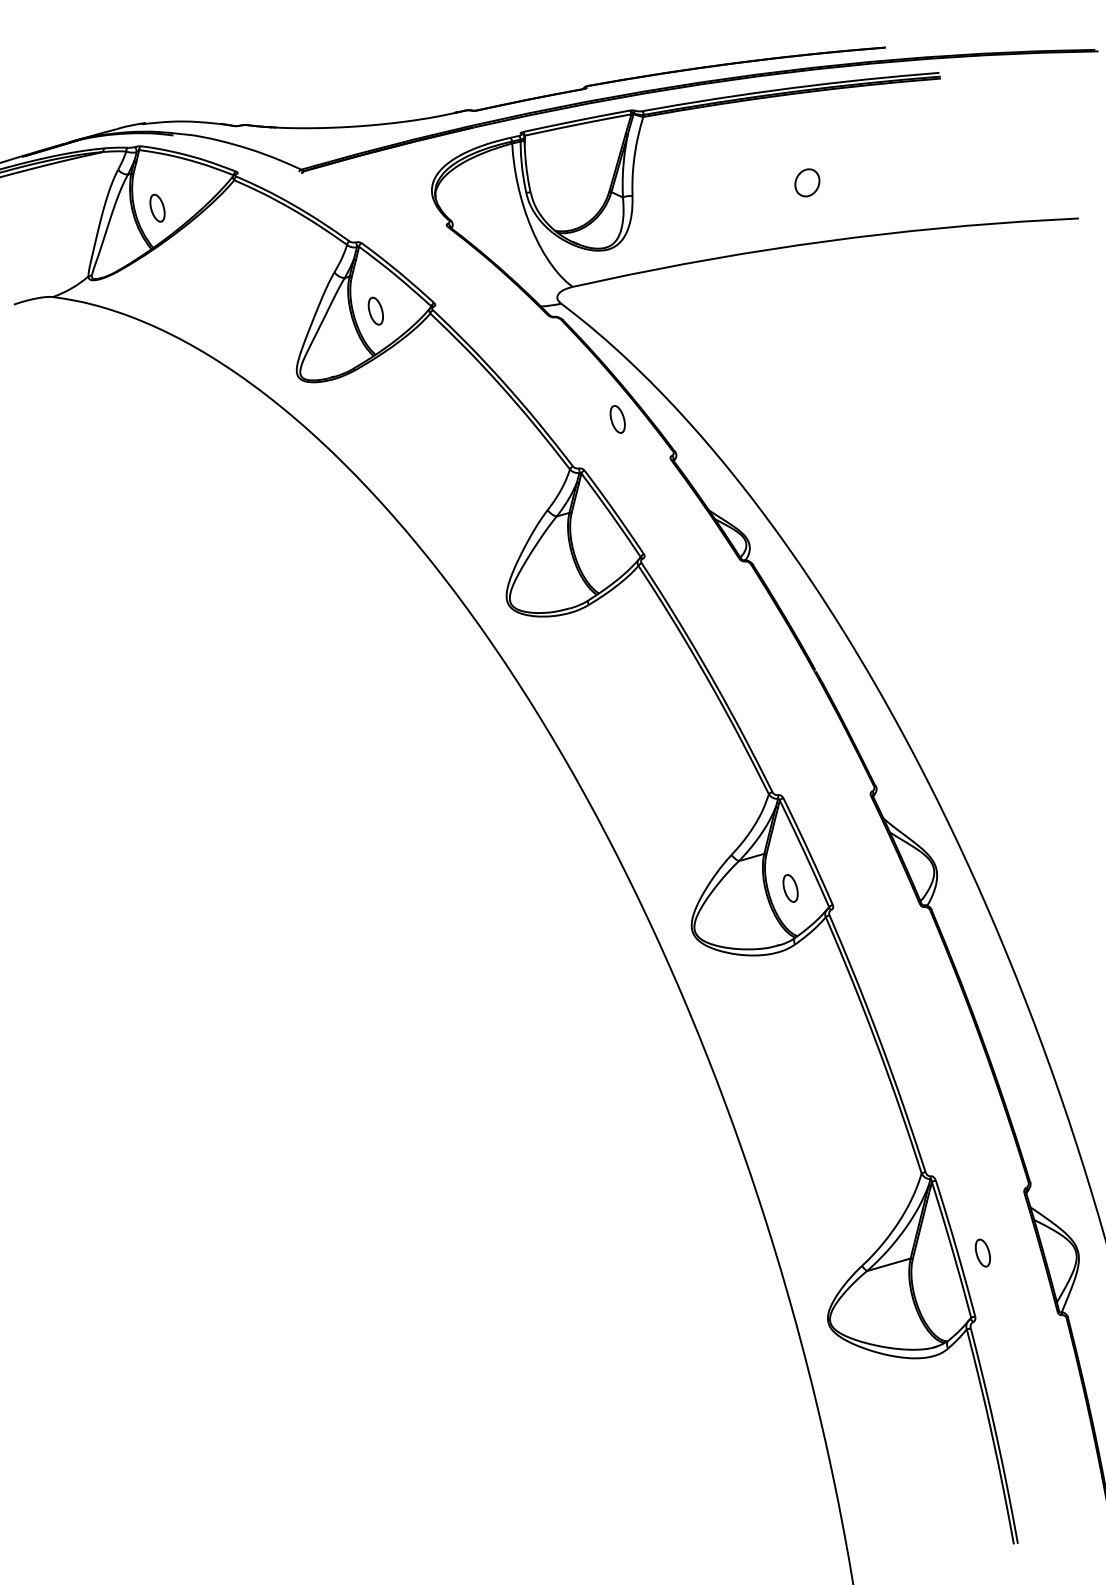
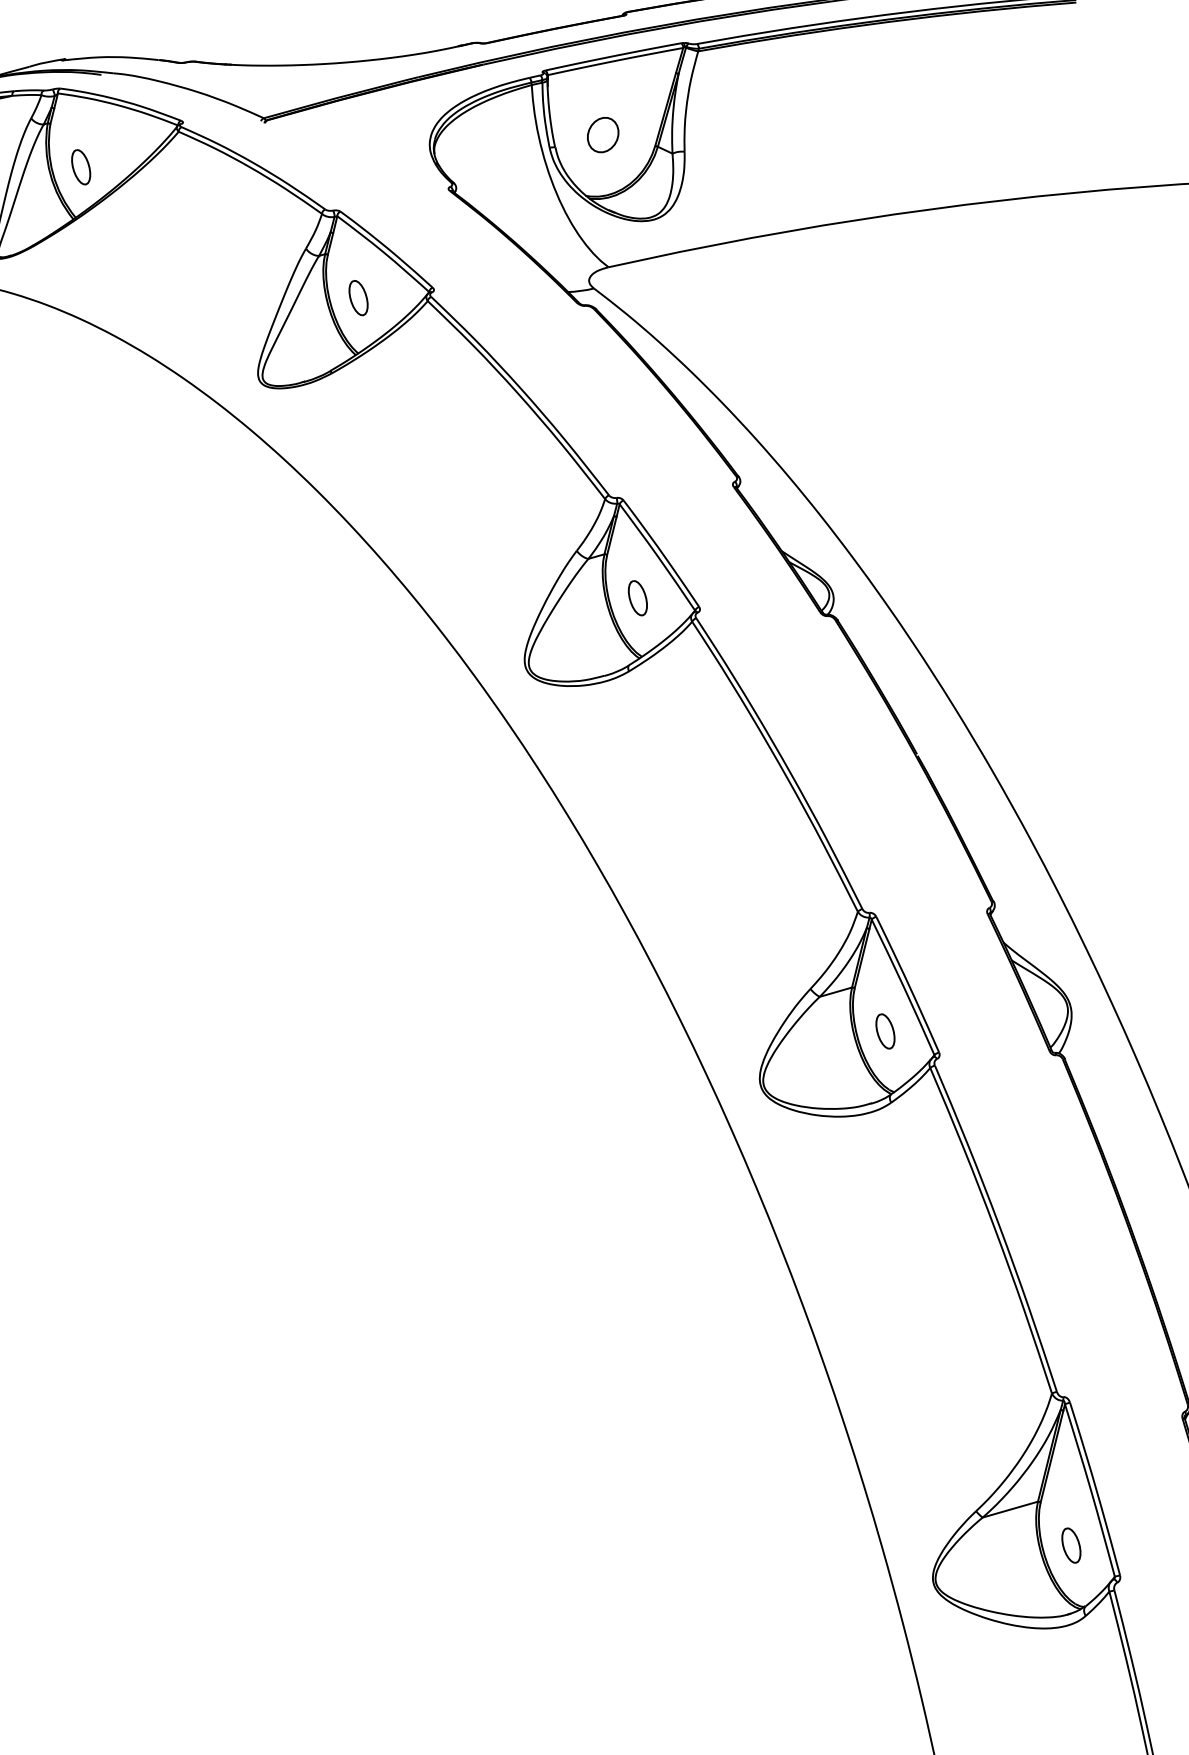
part: (807, 182) -> (603, 134), moved
part: (617, 419) -> (637, 598), moved
part: (982, 1252) -> (1070, 1544), moved

